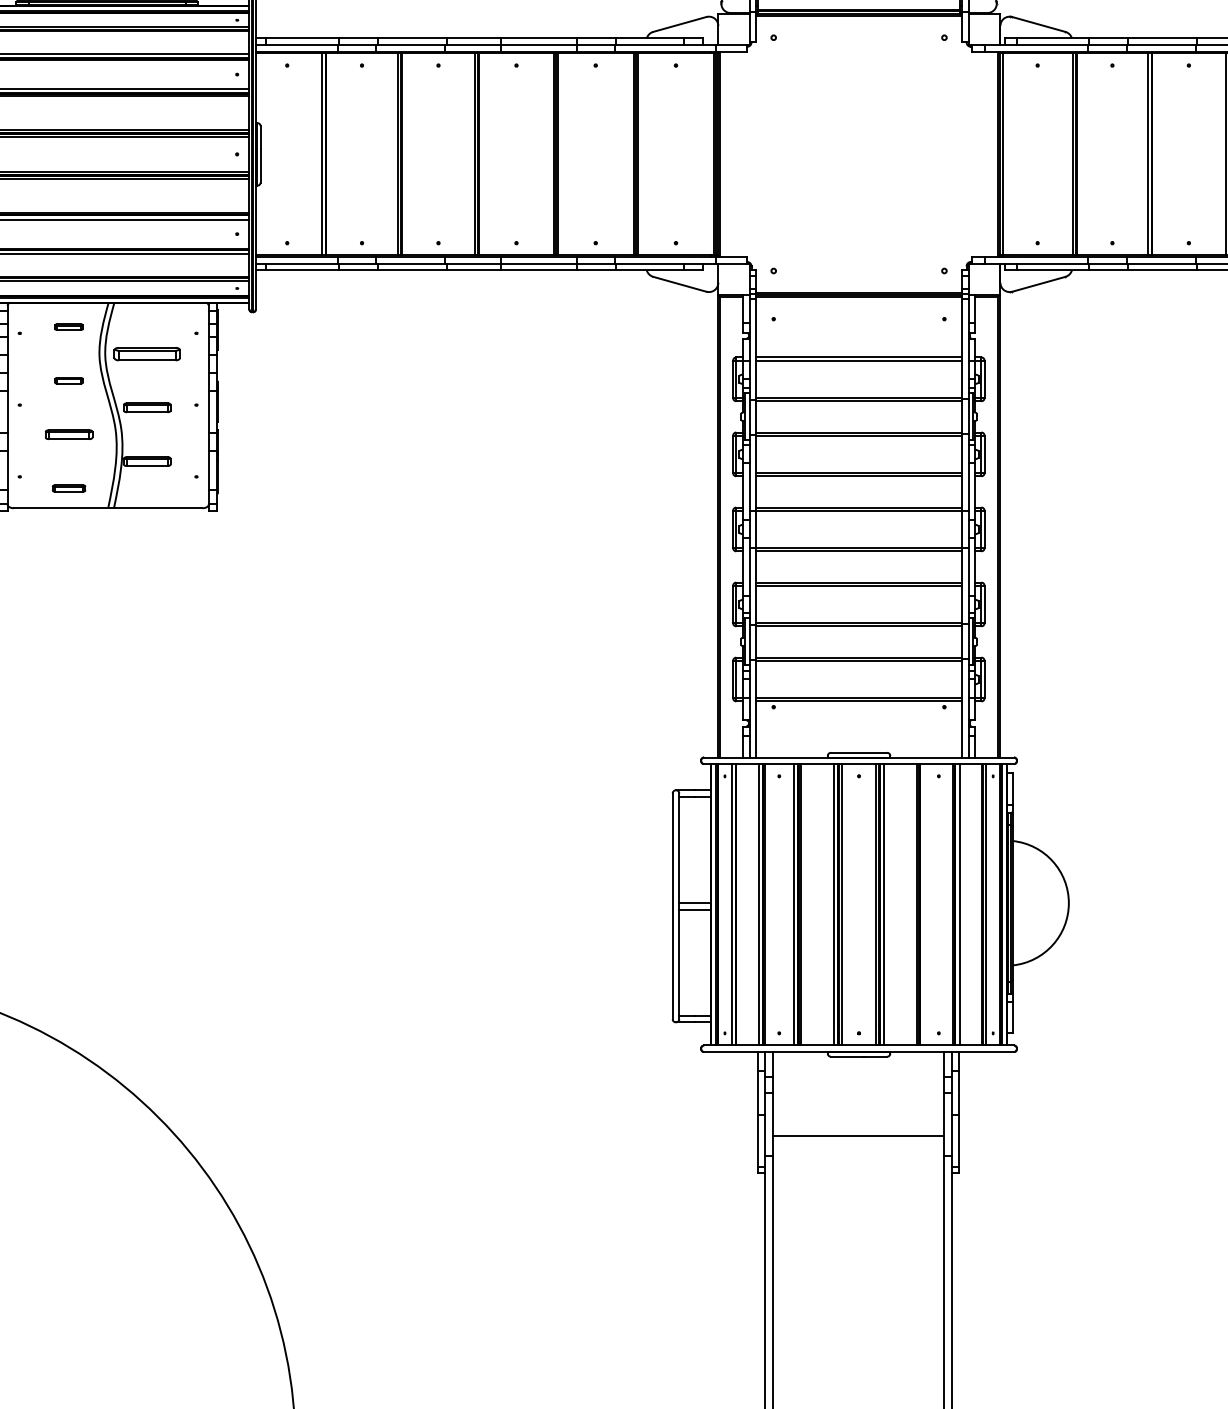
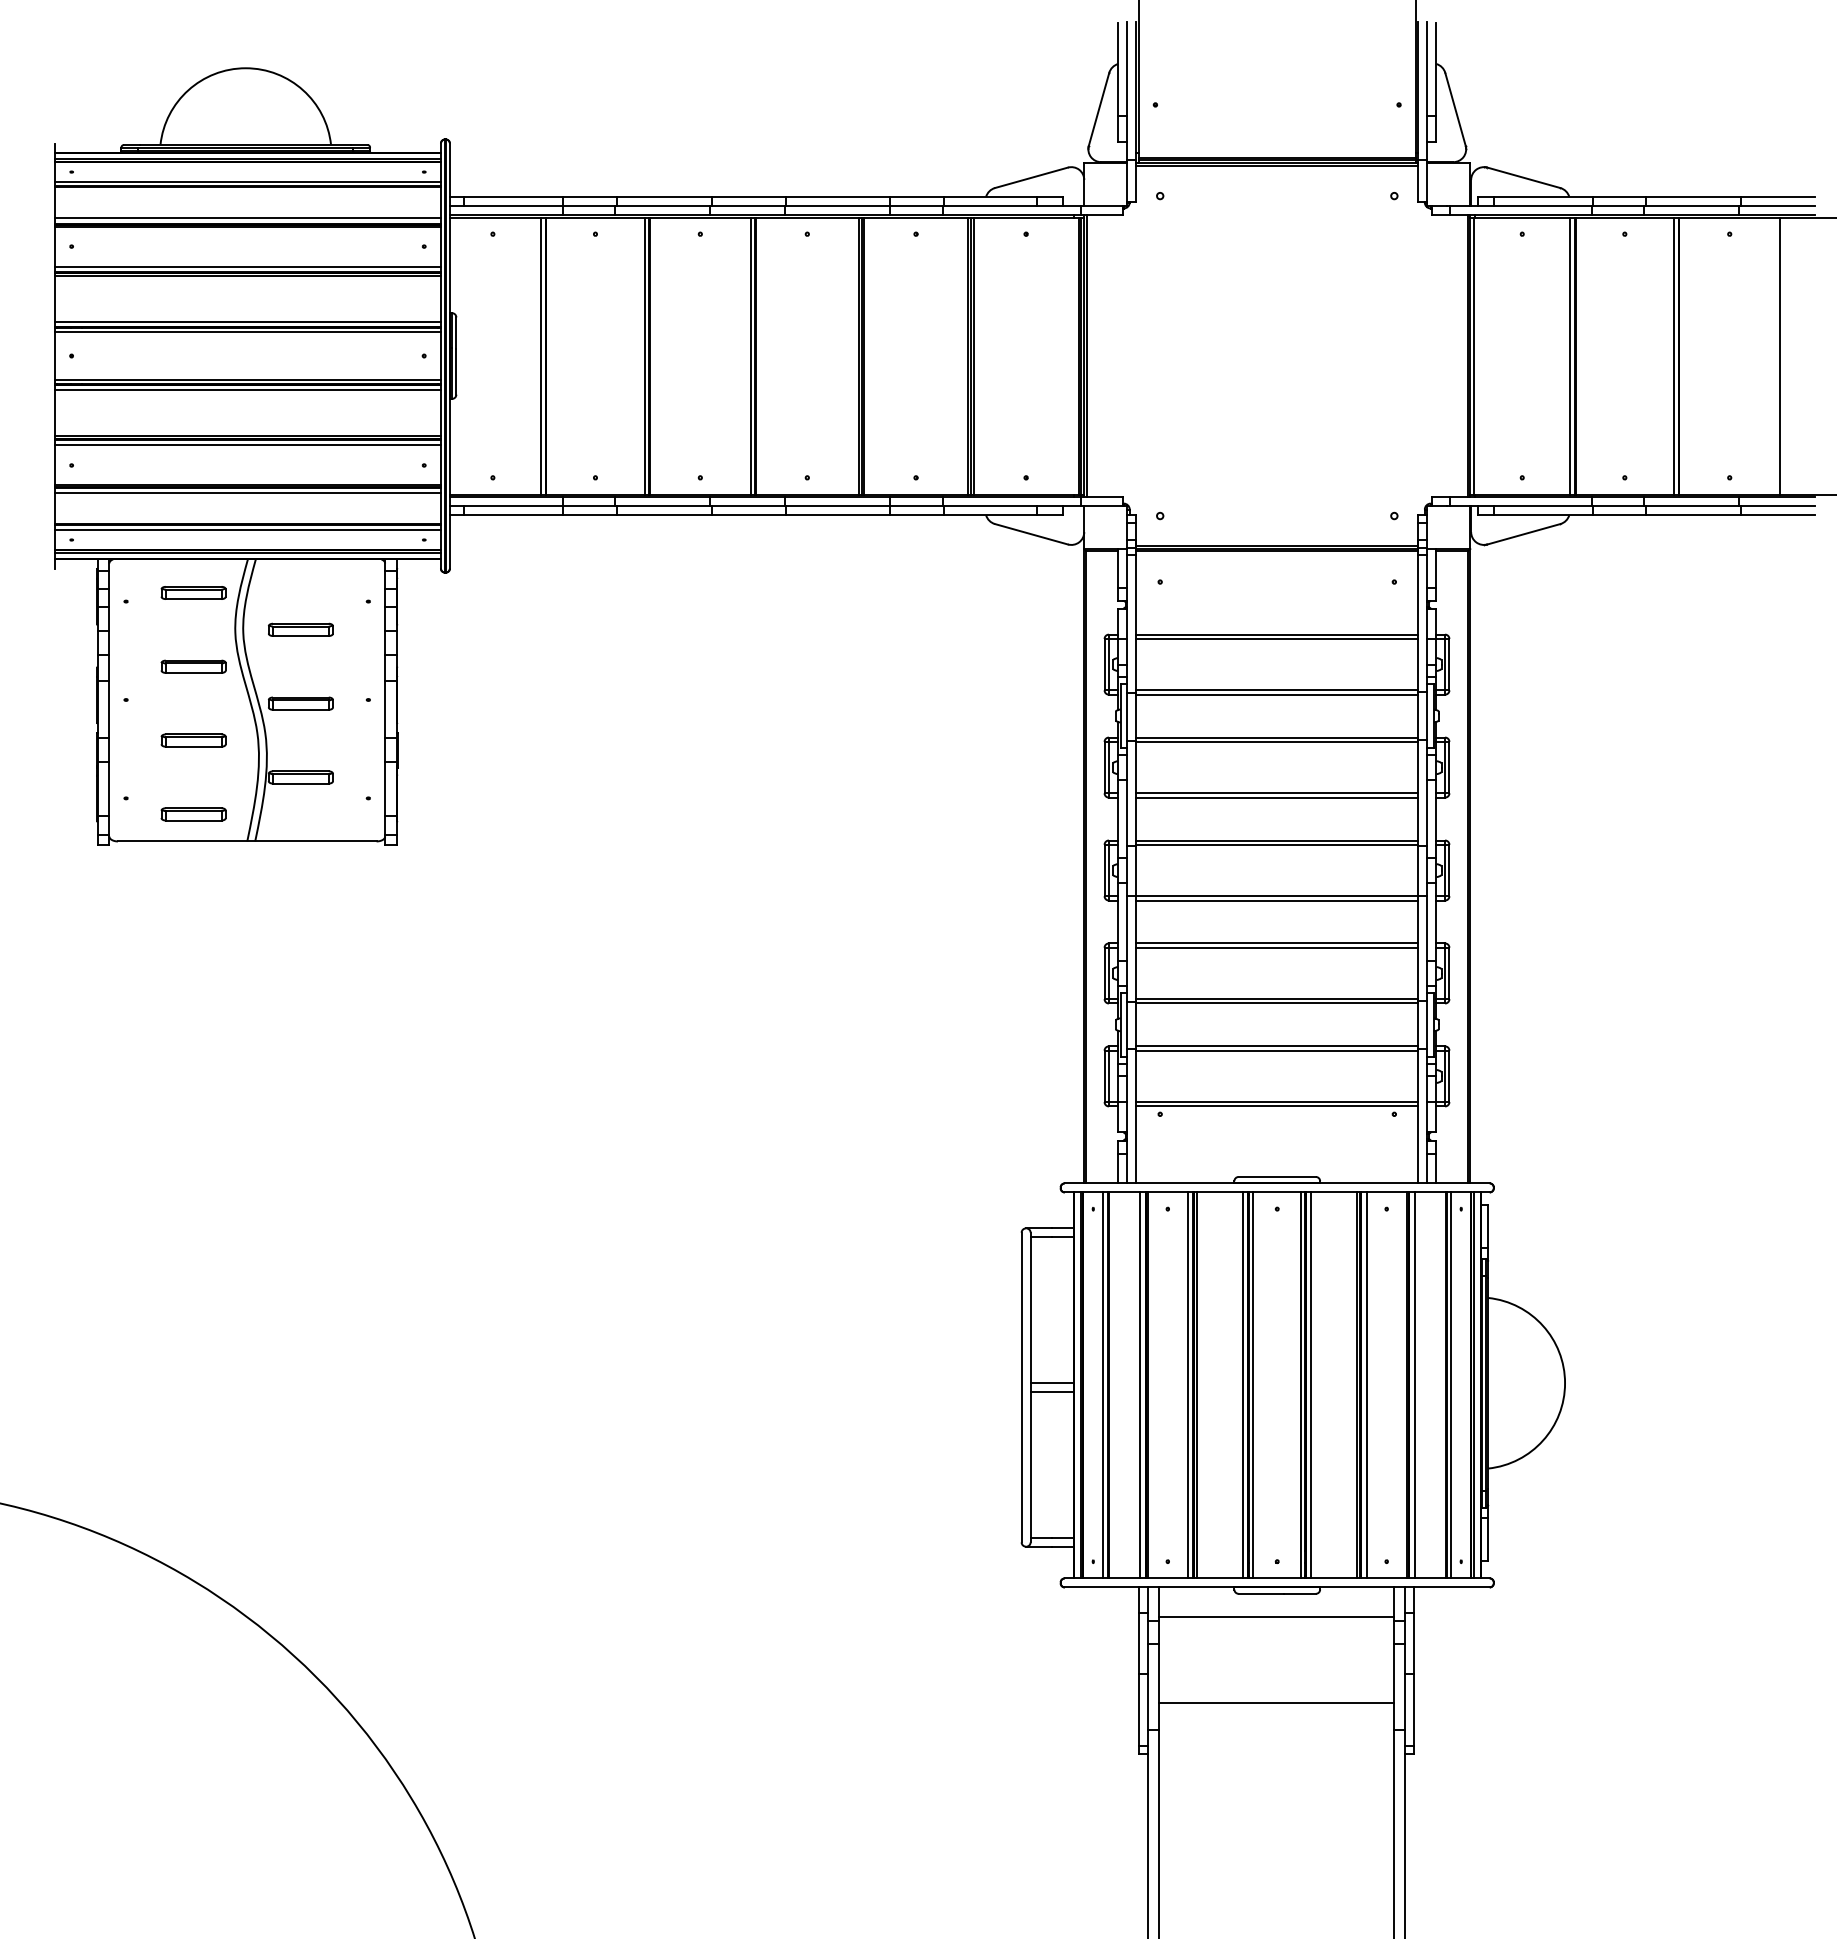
part: (68, 326) -> (193, 592), size x1.67
part: (146, 353) -> (300, 629), size x0.71
part: (68, 380) -> (193, 666), size x1.67
part: (68, 488) -> (193, 814), size x1.43
line: (924, 904) -> (1366, 1385), added
line: (858, 1073) -> (1276, 1616), added

